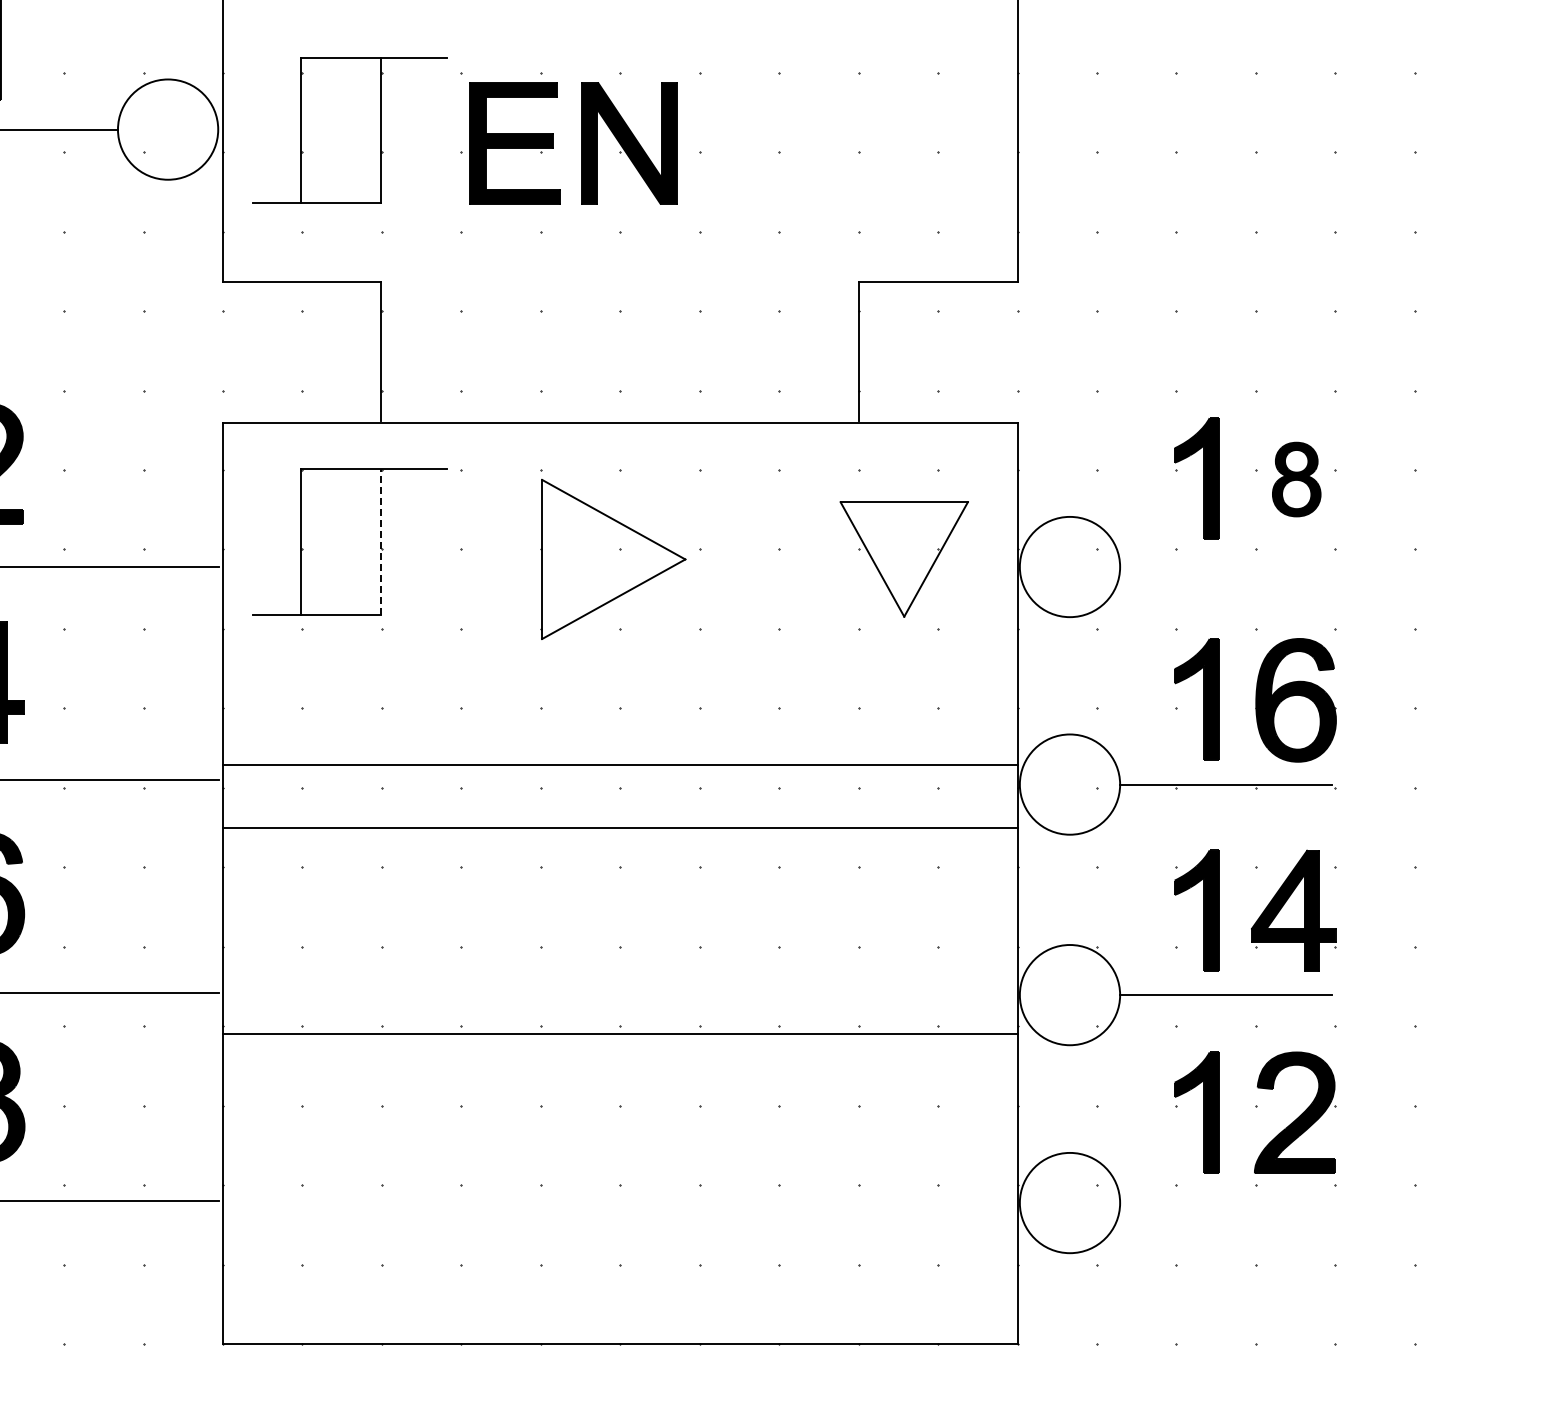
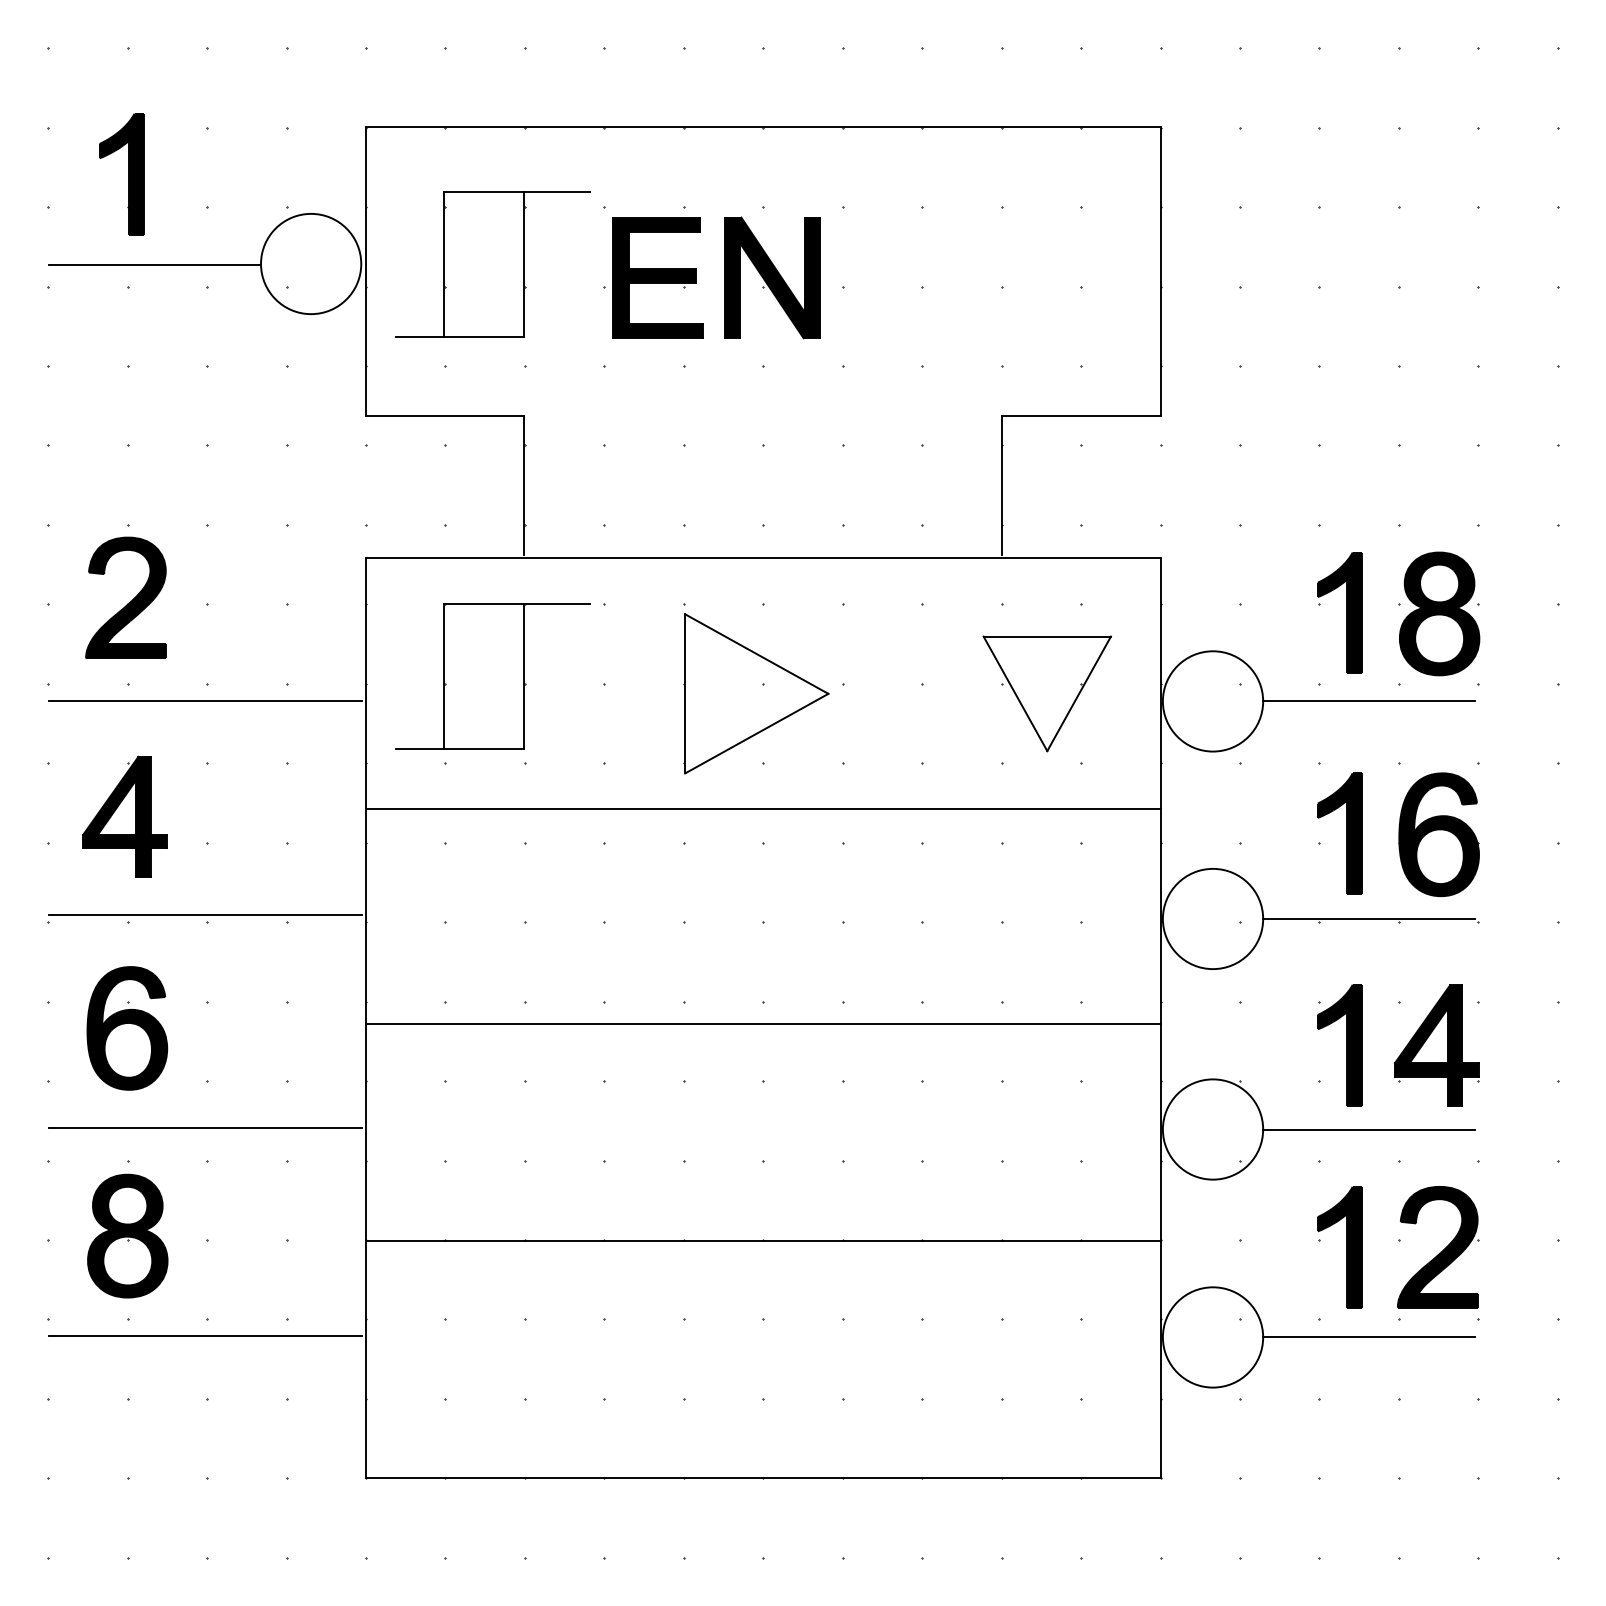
part: (1296, 479) -> (1439, 613), size x1.67
line: (380, 542) -> (523, 676), dashed -> solid
line: (1226, 567) -> (1369, 701), added
line: (619, 764) -> (762, 808), moved
line: (619, 828) -> (762, 1023), moved
line: (619, 1034) -> (762, 1241), moved
line: (1226, 1203) -> (1369, 1337), added

